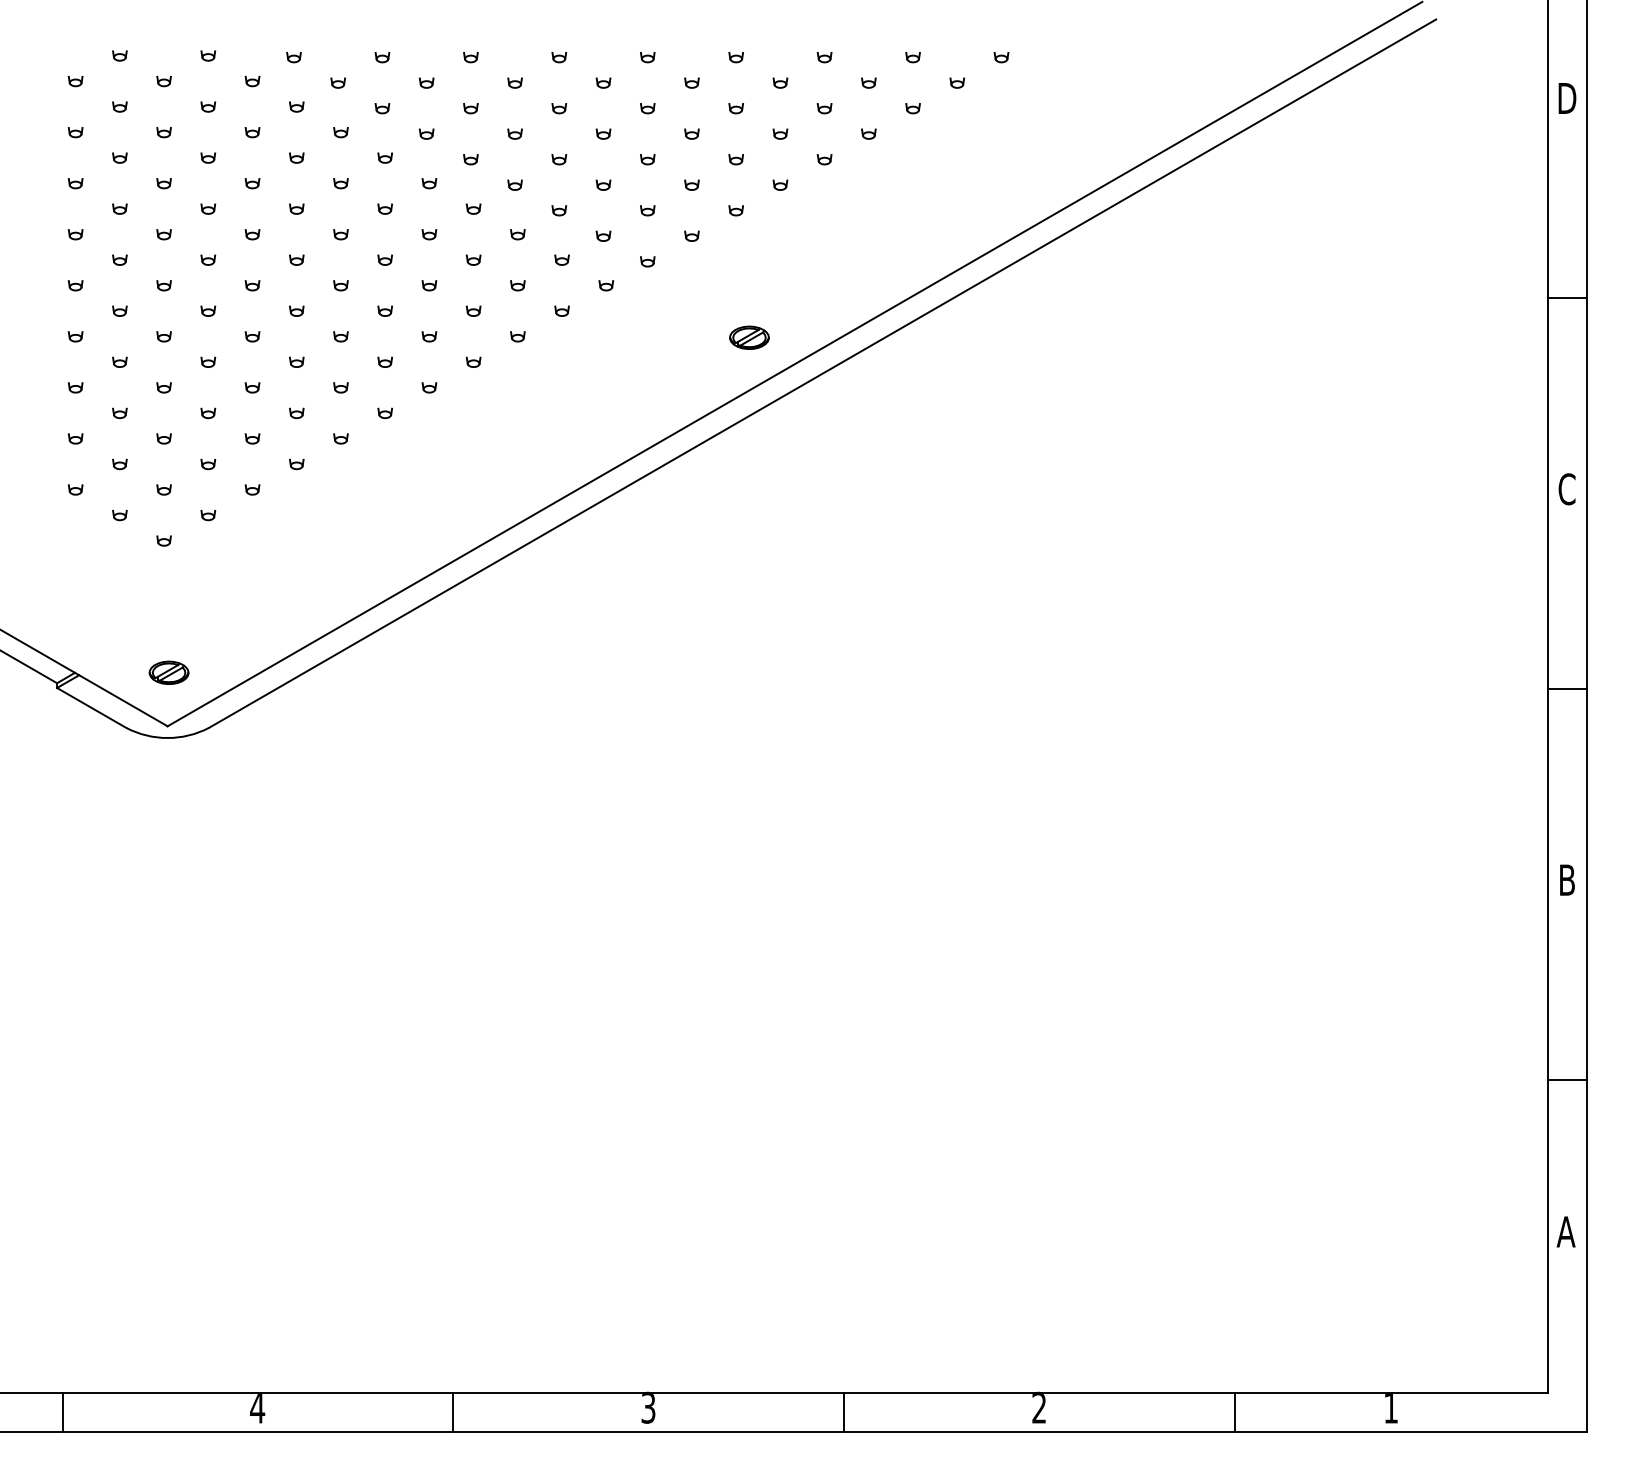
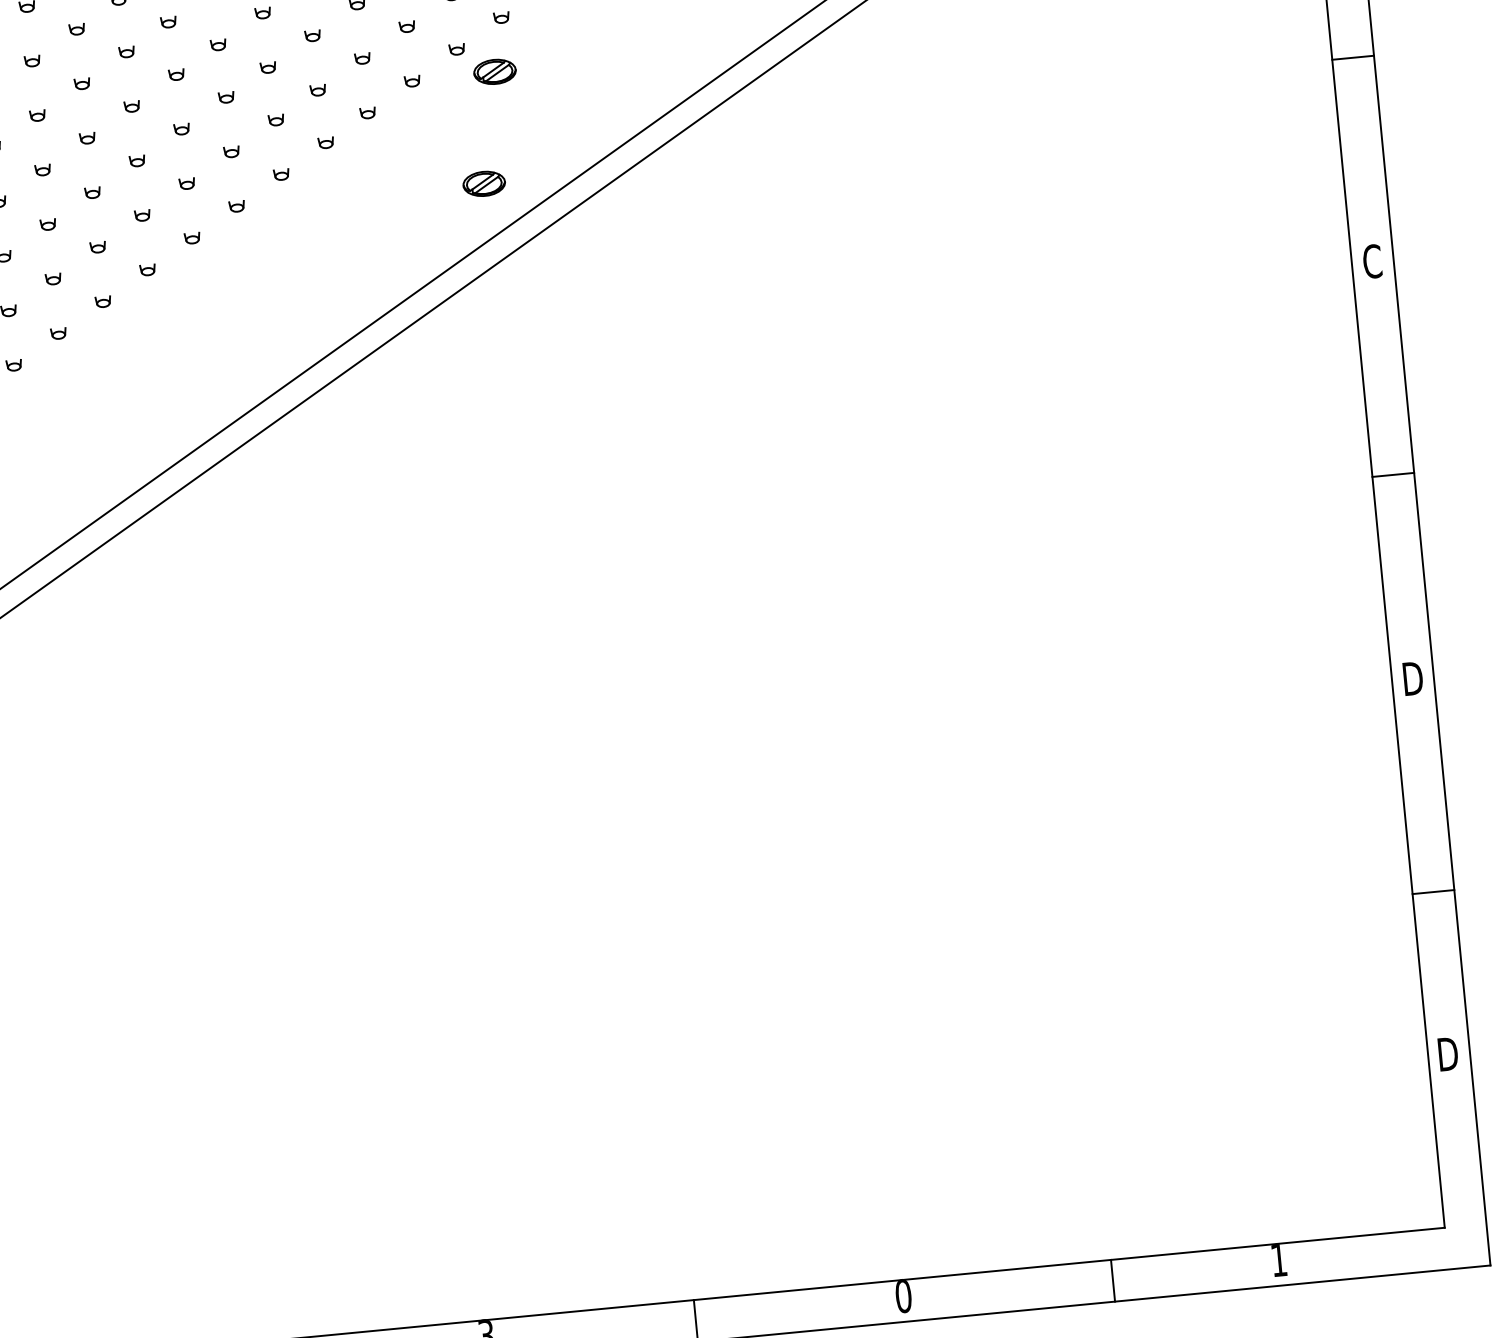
part: (769, 234) -> (495, 71), added
text: (1567, 879) -> (1412, 677), B -> D
text: (1565, 1231) -> (1447, 1053), A -> D
text: (1039, 1407) -> (903, 1295), 2 -> 0

